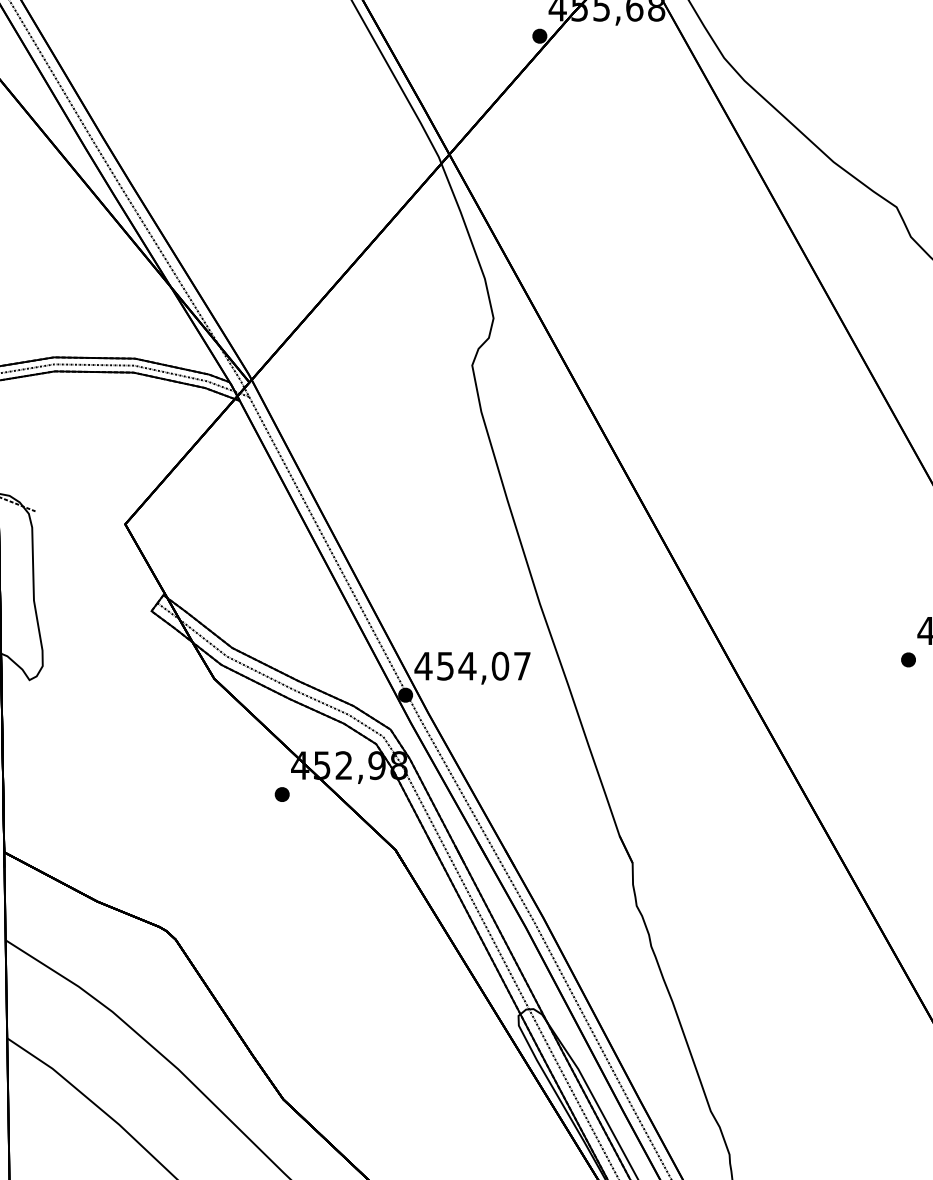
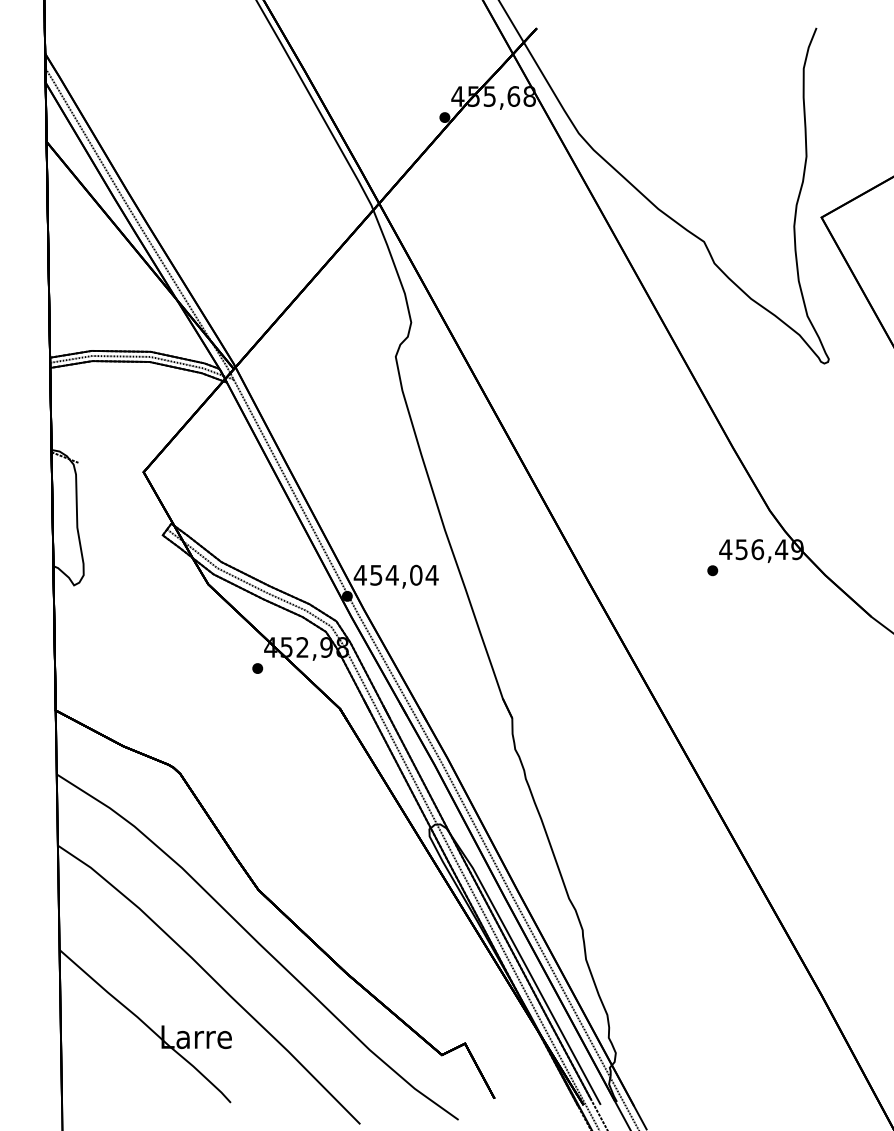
text: (521, 666) -> (431, 575), 454,07 -> 454,04

